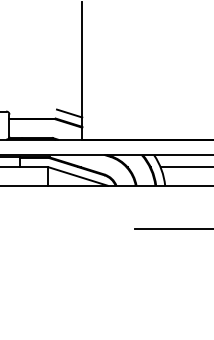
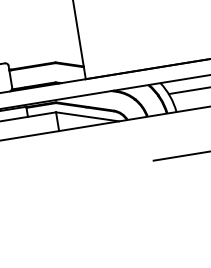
line: (69, 113) -> (68, 55), removed

